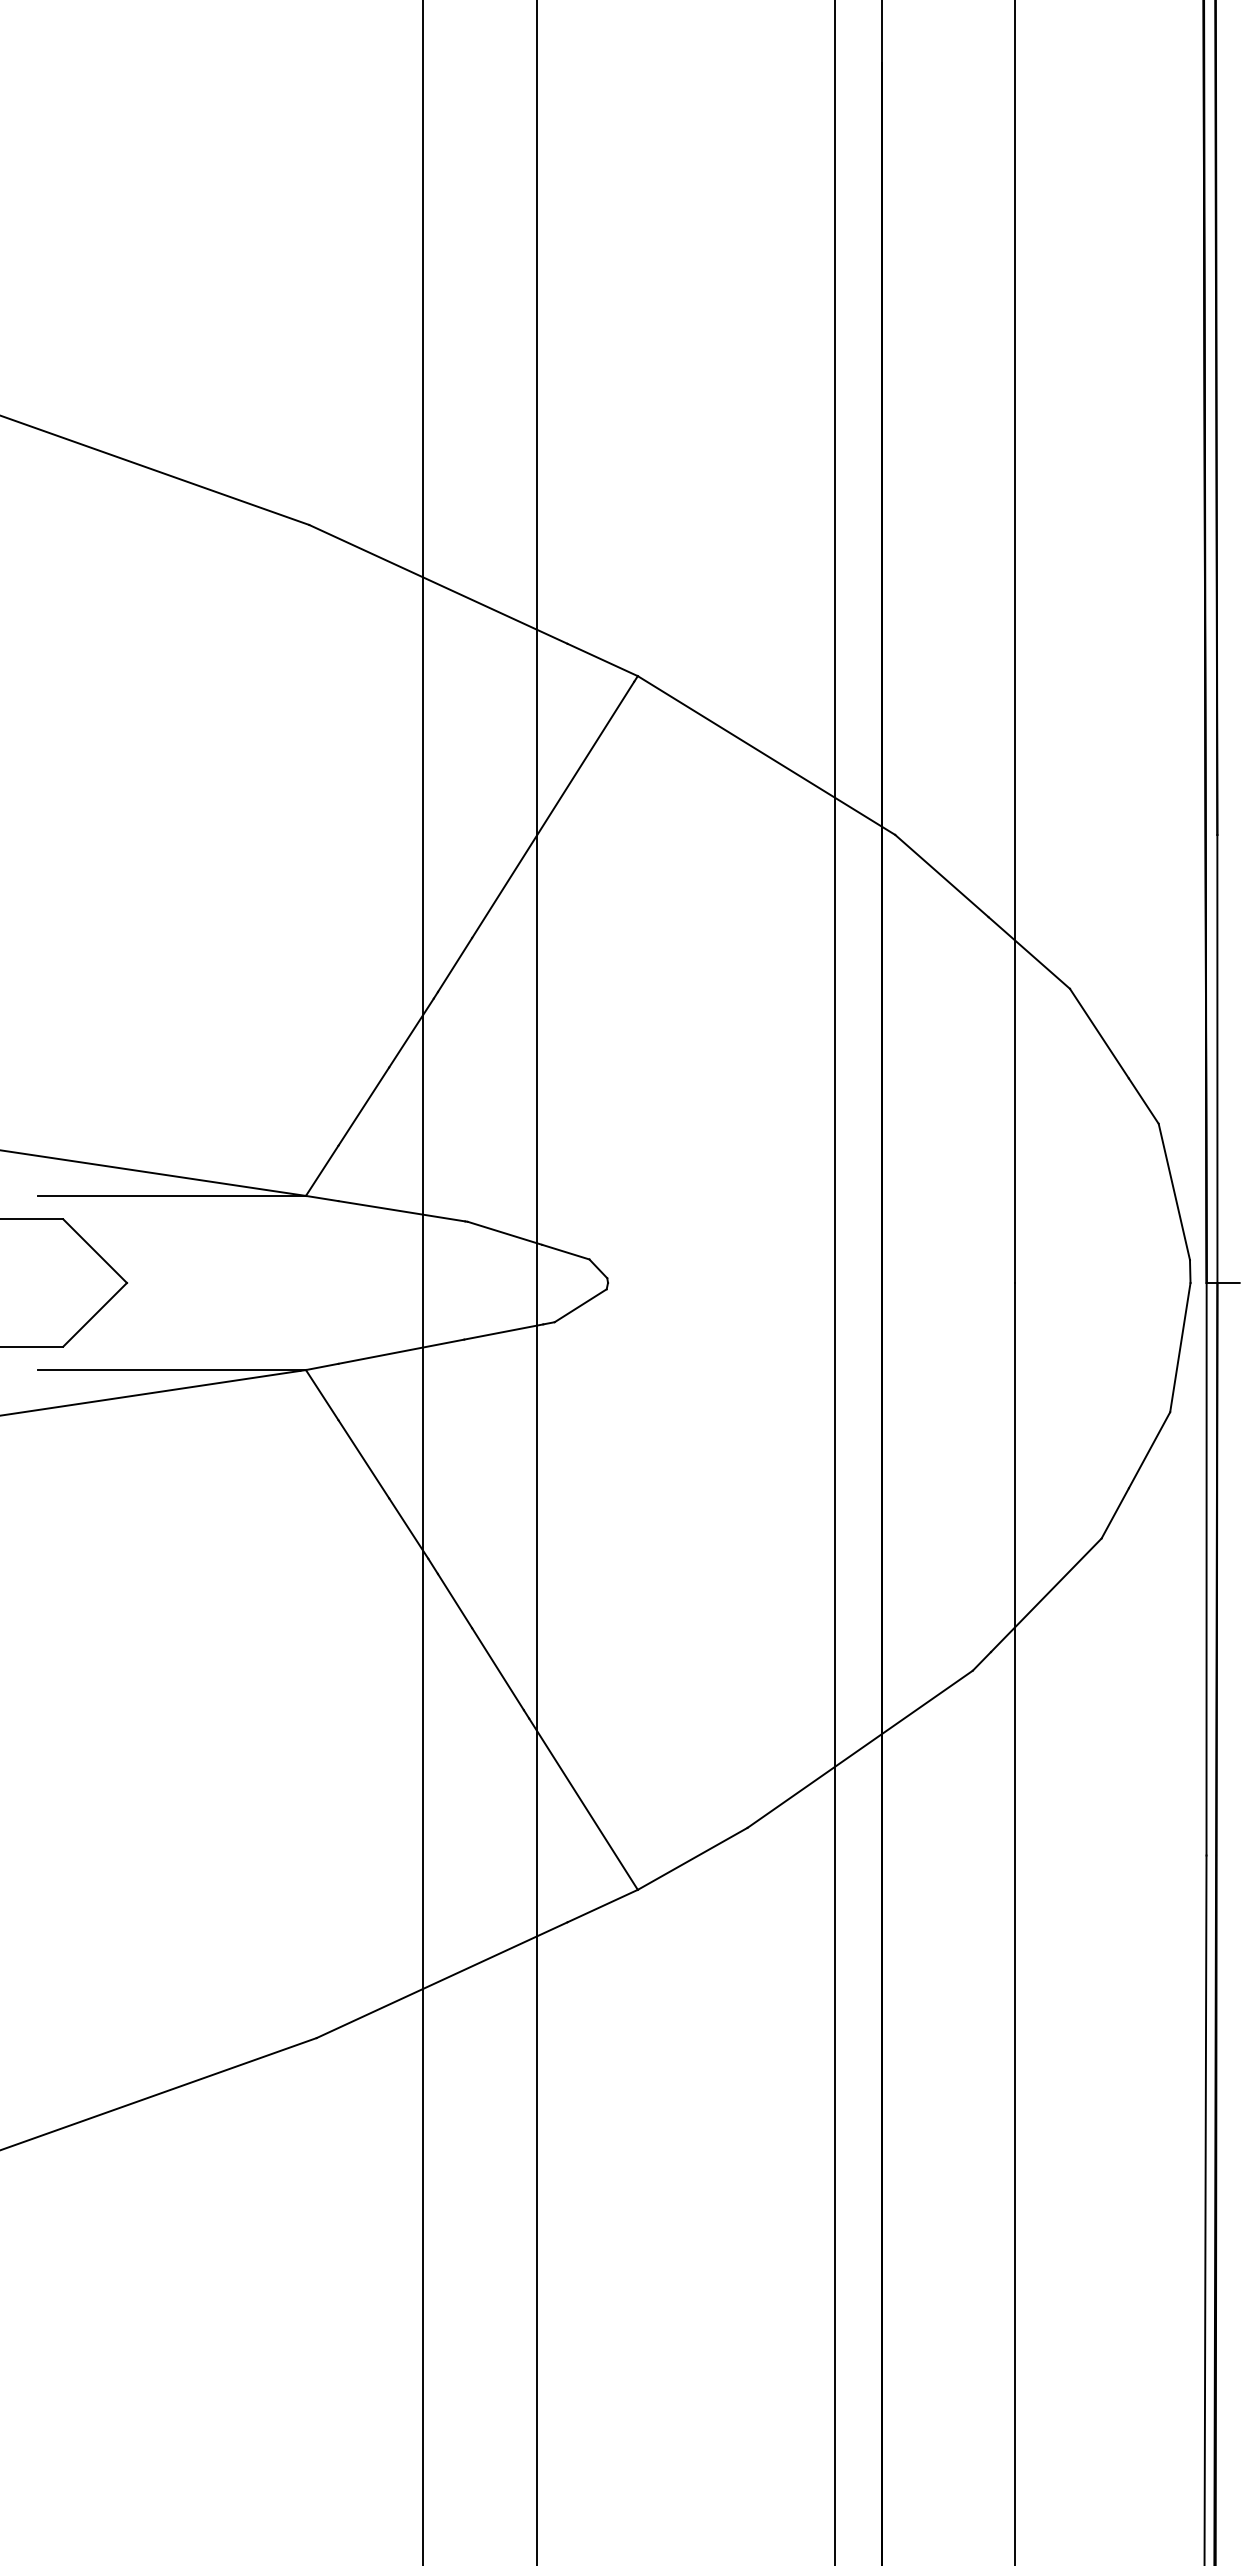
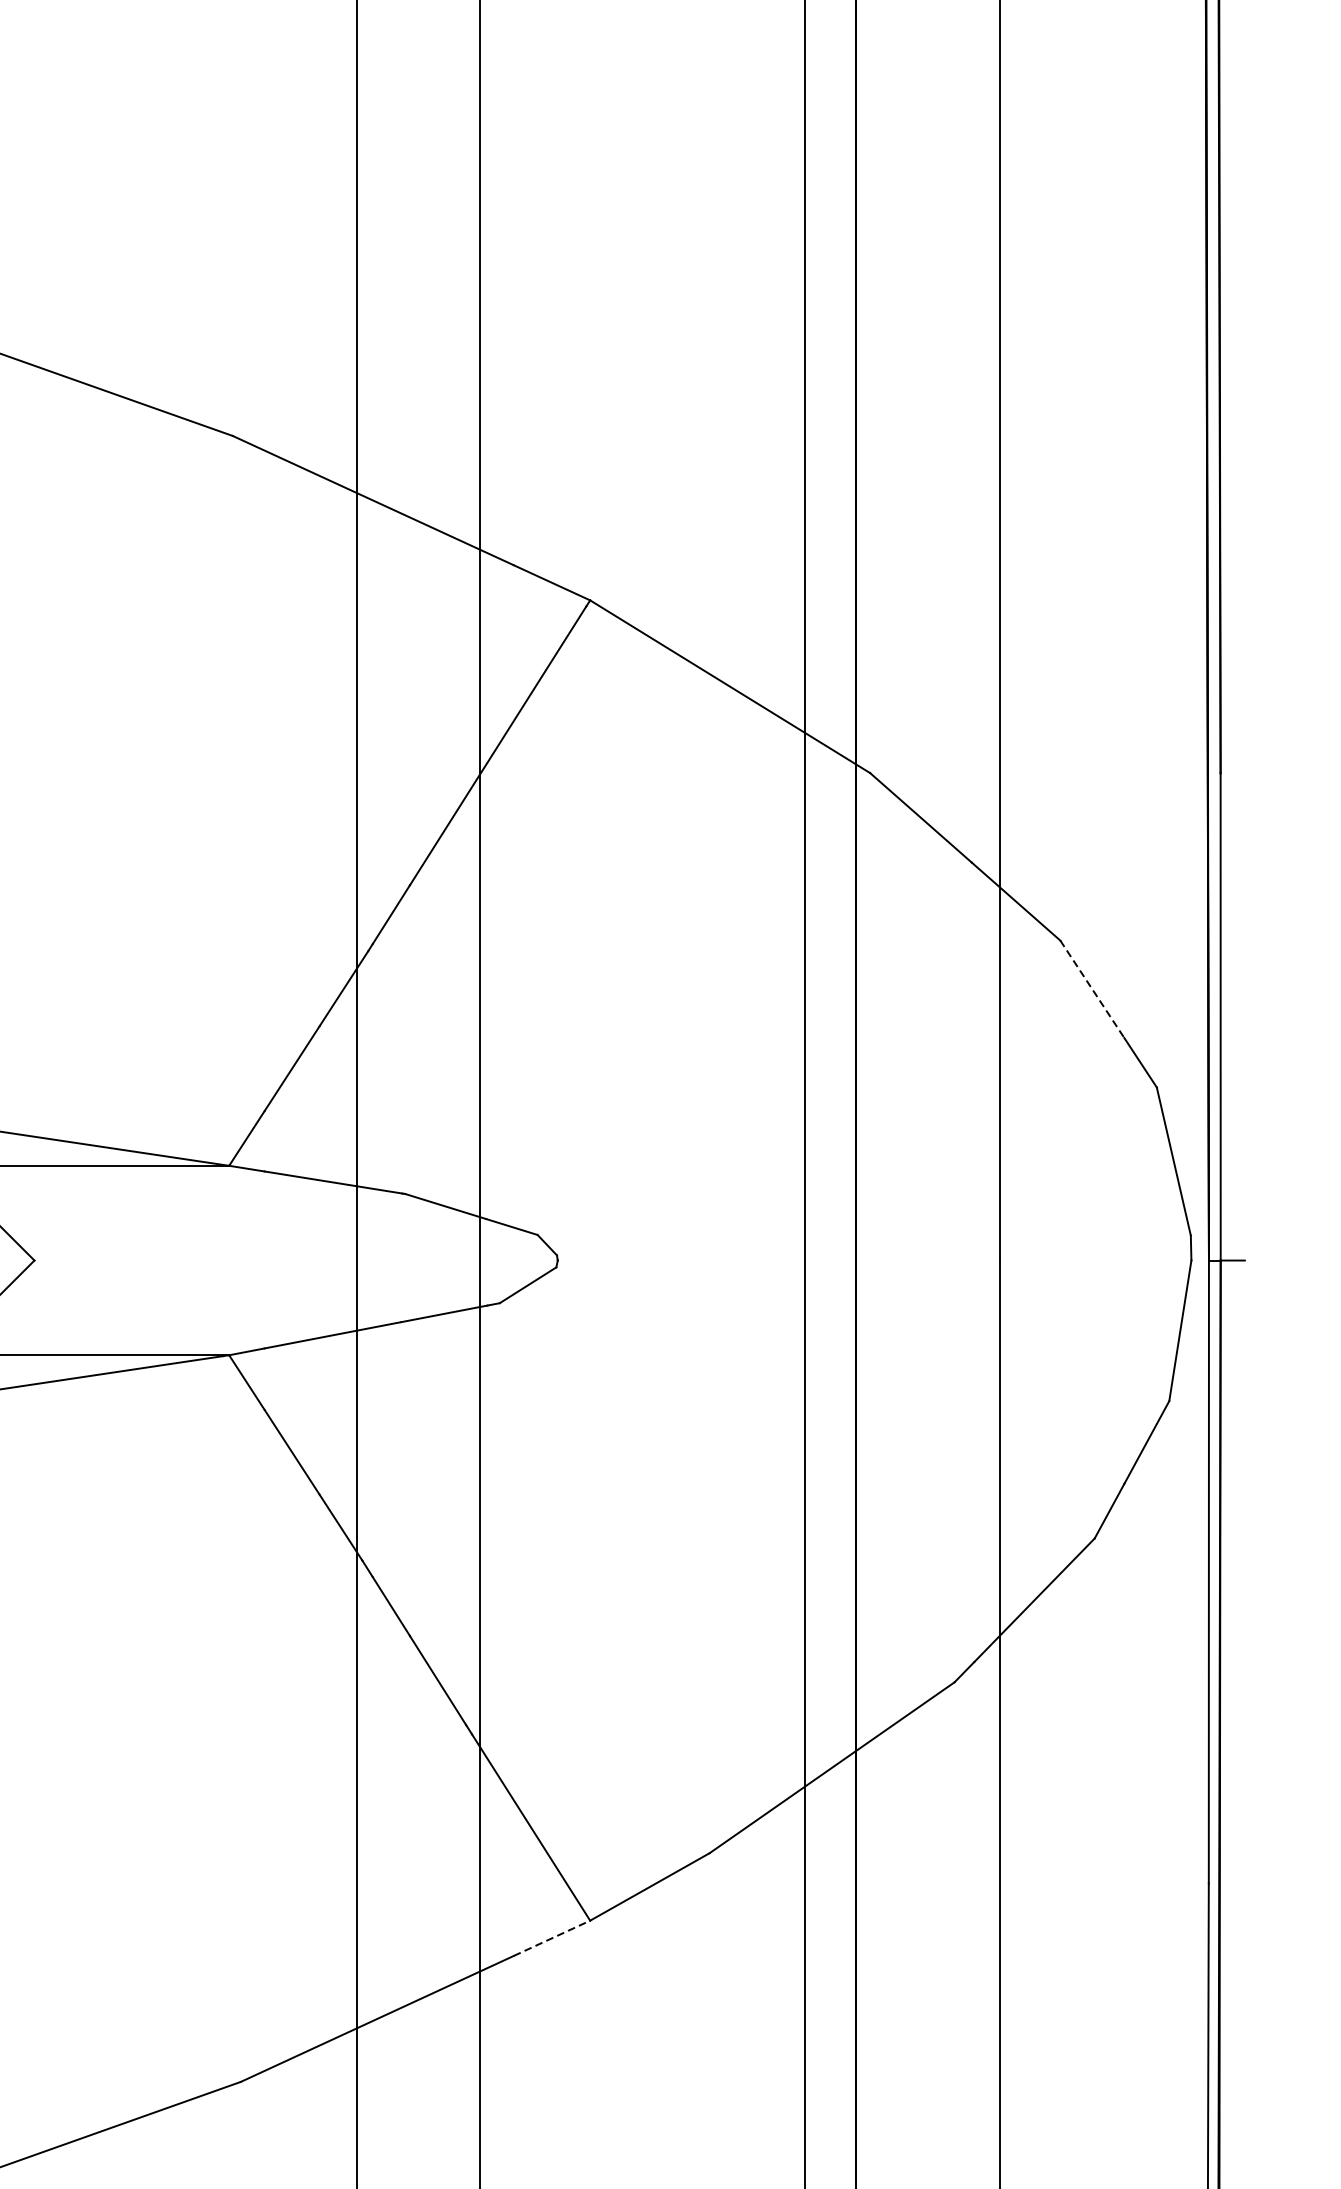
line: (1099, 1033) -> (1092, 989), solid -> dashed
line: (602, 1906) -> (551, 1938), solid -> dashed

